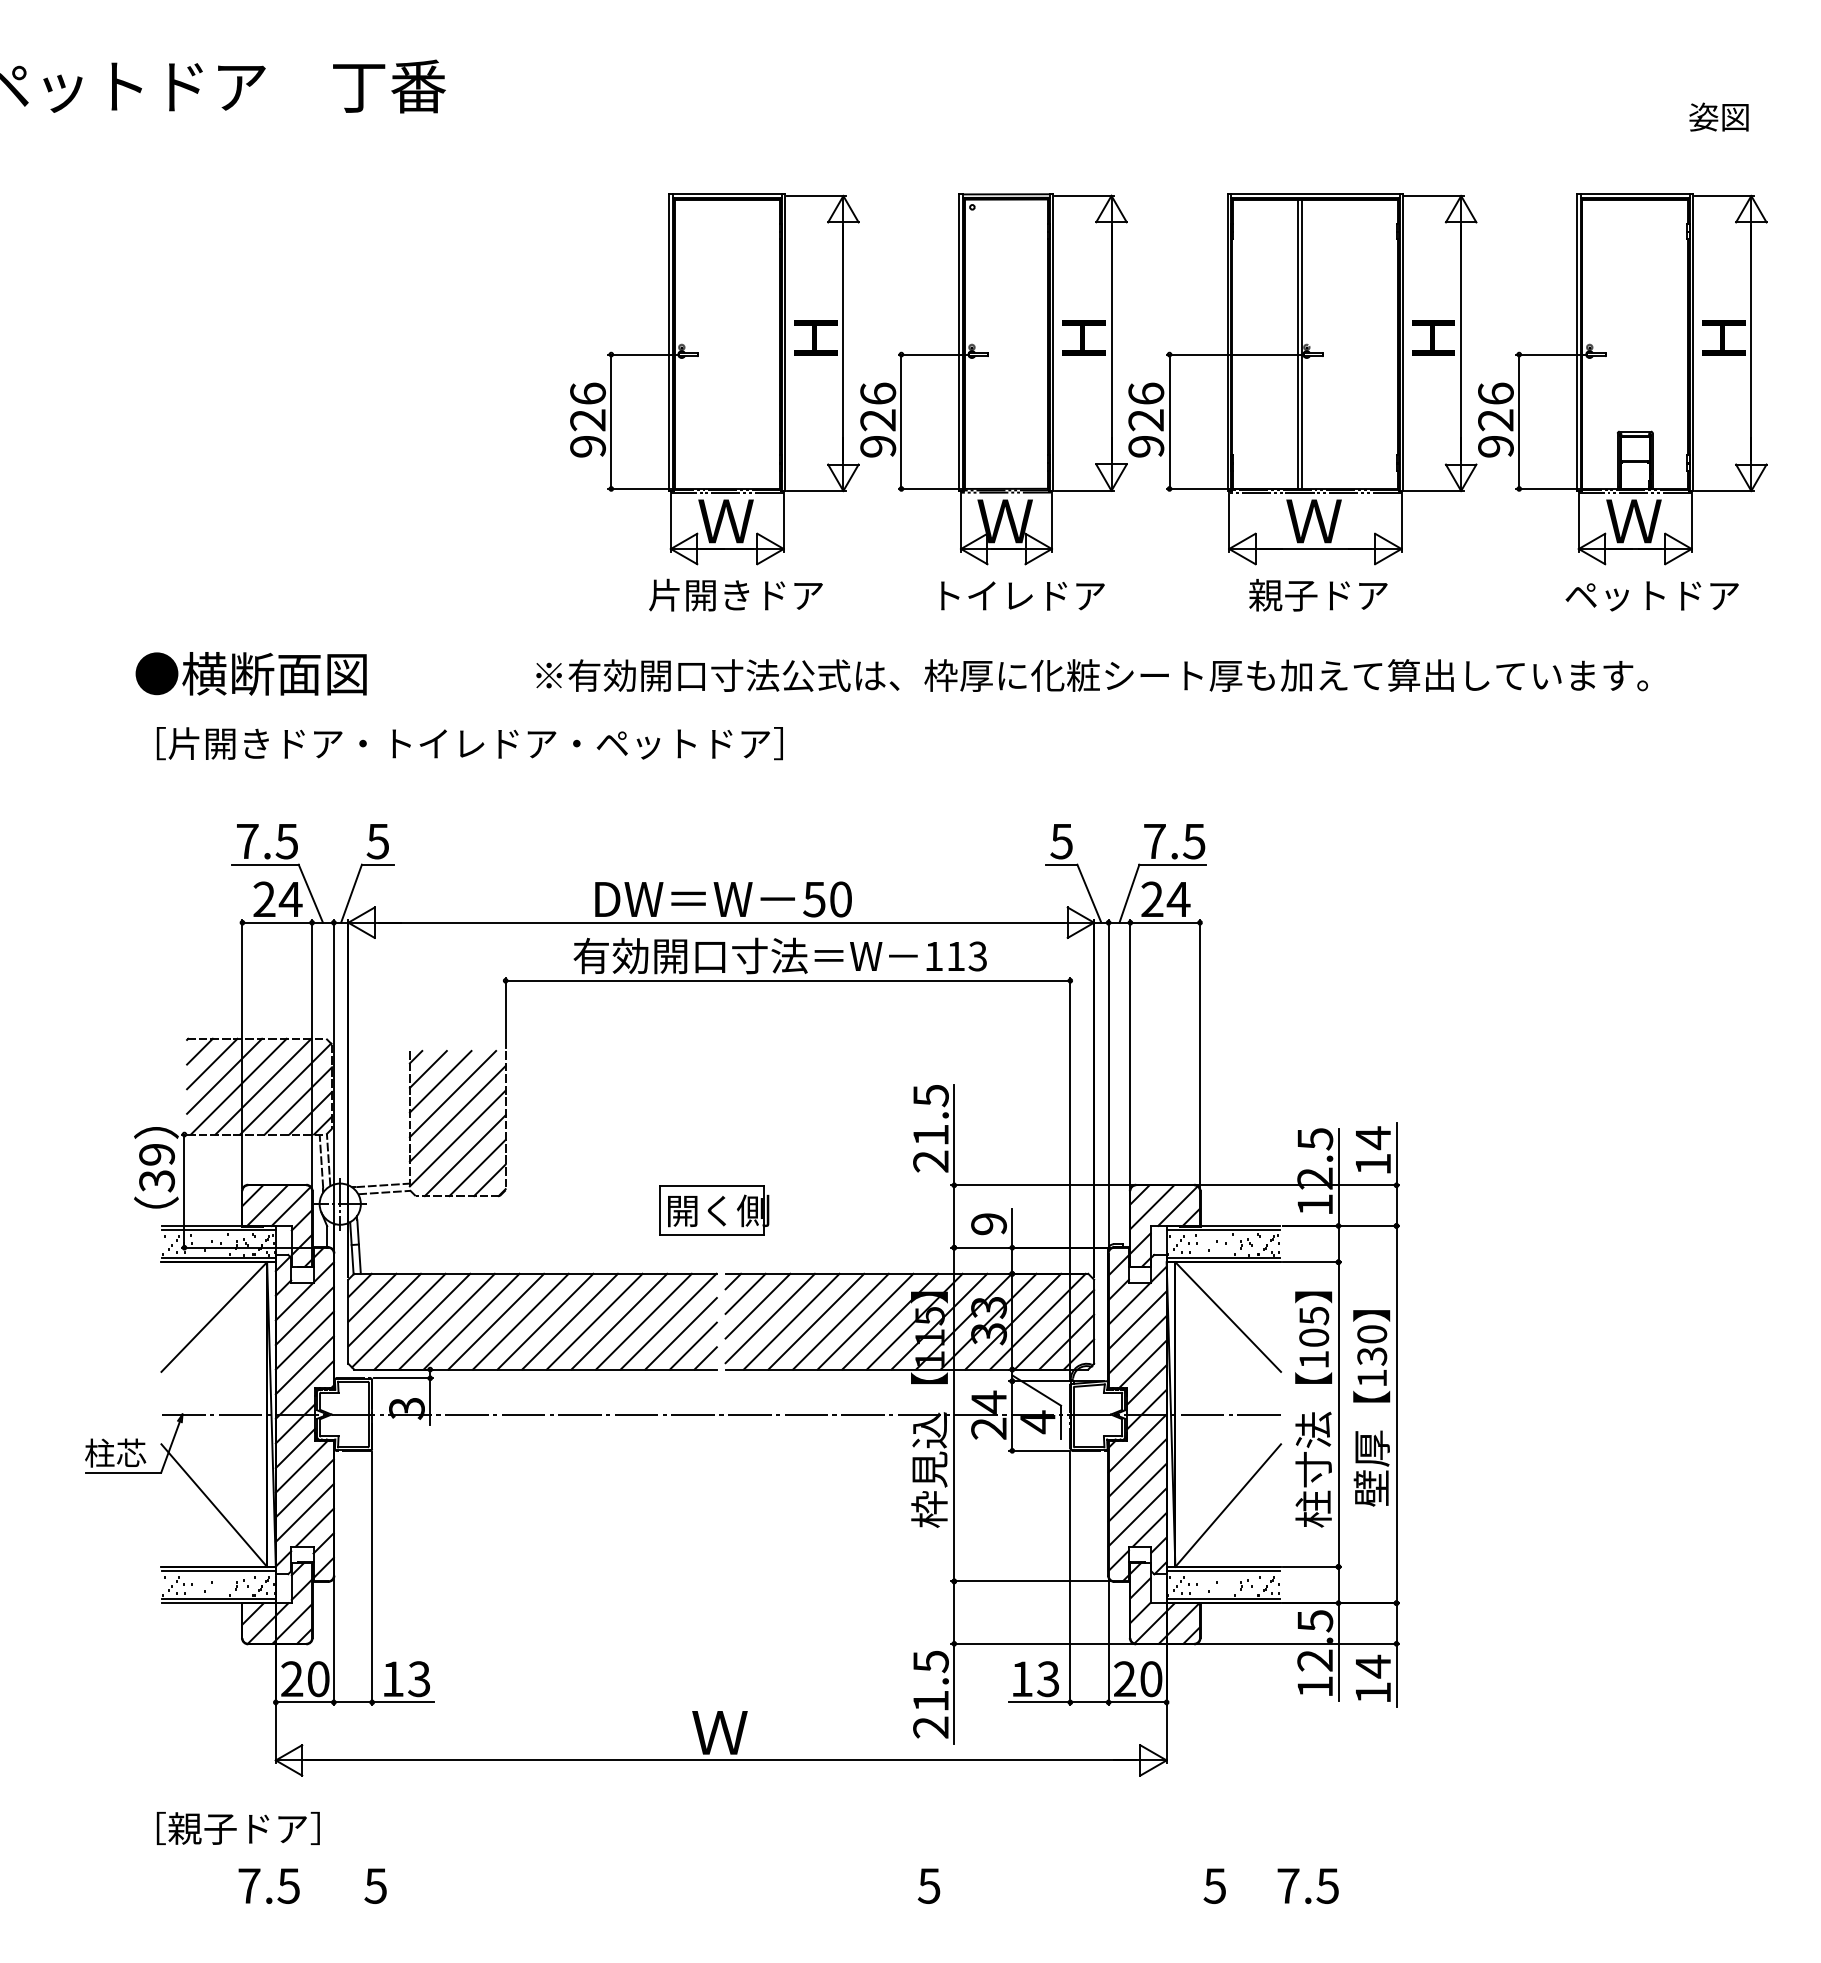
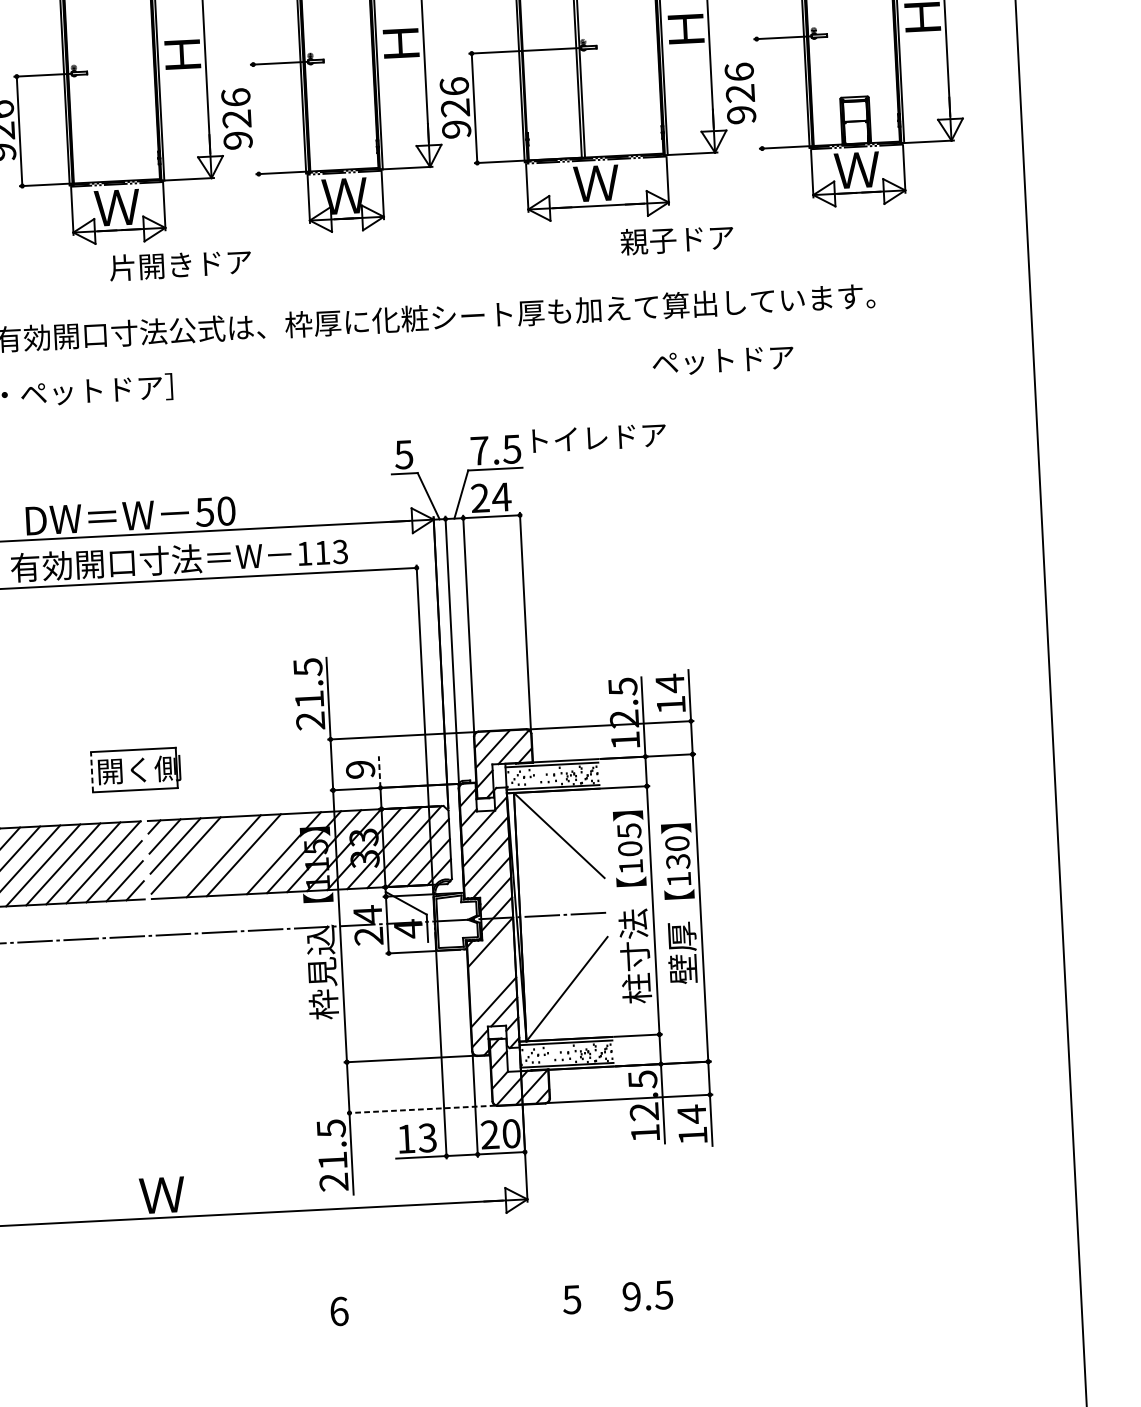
line: (901, 421) -> (256, 119), removed
line: (1519, 421) -> (759, 93), removed
text: (735, 594) -> (180, 264), moved
text: (1022, 595) -> (599, 437), moved
text: (1318, 595) -> (677, 239), moved
text: (1651, 596) -> (722, 361), moved
line: (660, 1210) -> (92, 772), solid -> dashed
line: (1012, 1227) -> (379, 771), solid -> dashed
line: (791, 1321) -> (203, 857), removed
line: (865, 1321) -> (263, 854), removed
line: (1137, 1468) -> (491, 962), removed
line: (1137, 1492) -> (492, 982), removed
line: (1042, 1643) -> (421, 1109), solid -> dashed
text: (928, 1885) -> (338, 1311), 5 -> 6
text: (1288, 1886) -> (631, 1297), 7.5 -> 9.5

